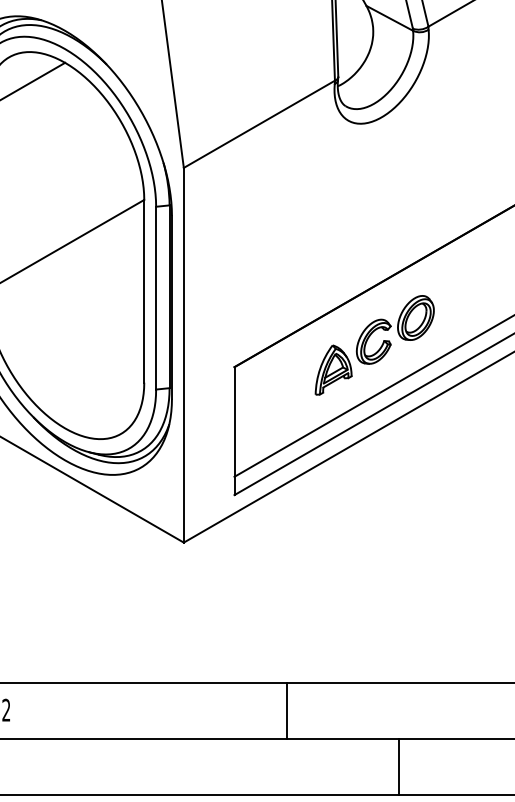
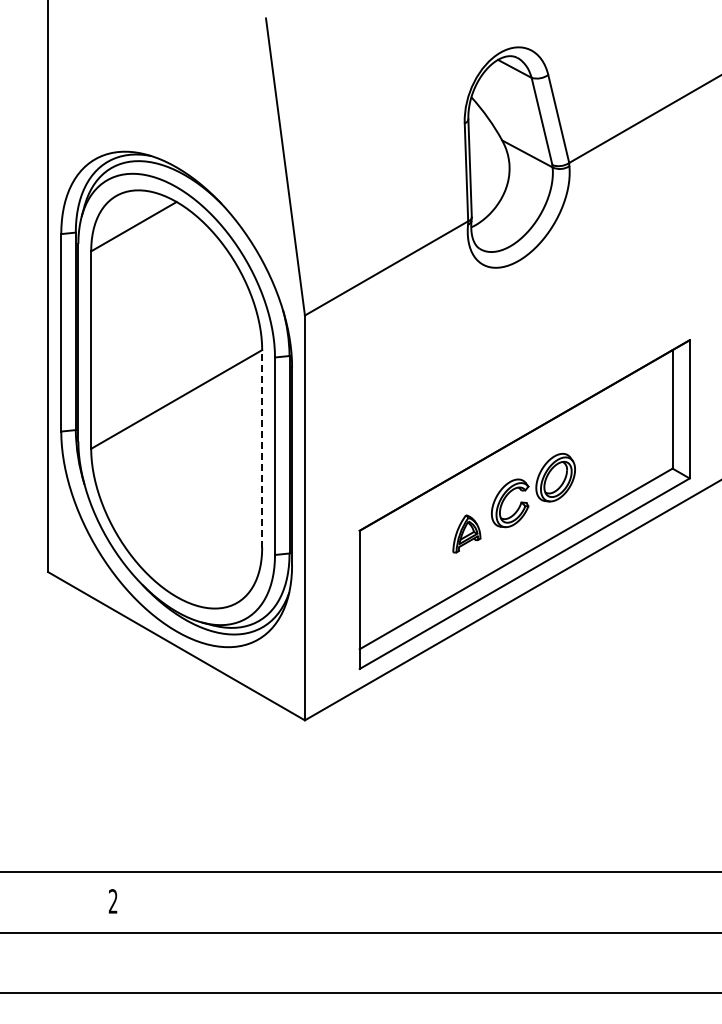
line: (144, 291) -> (262, 448), solid -> dashed
part: (333, 369) -> (466, 533), size x0.7
line: (287, 711) -> (416, 902), removed
line: (399, 766) -> (537, 962), removed

